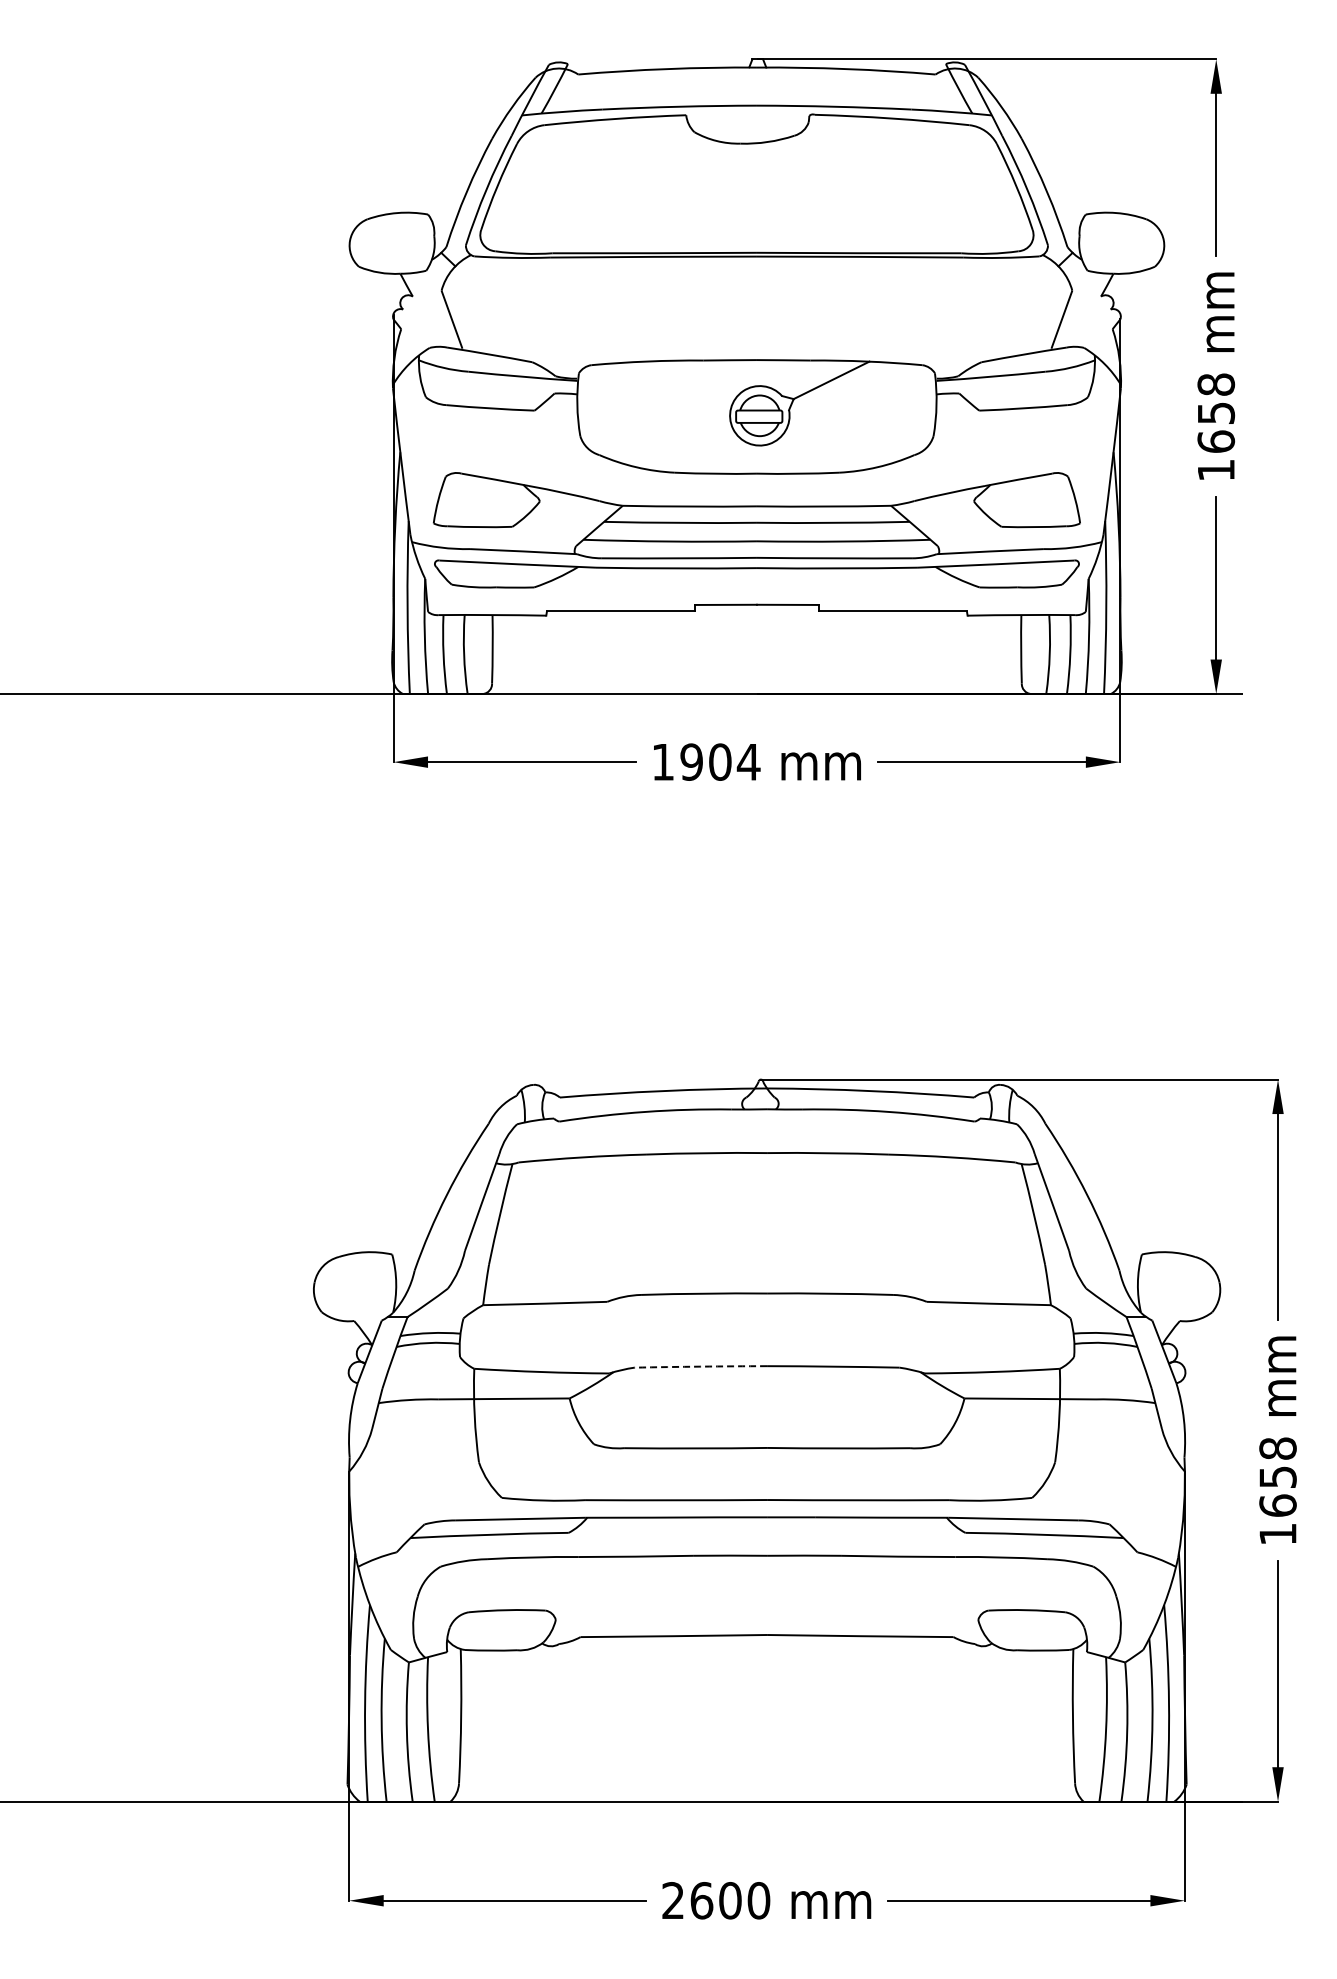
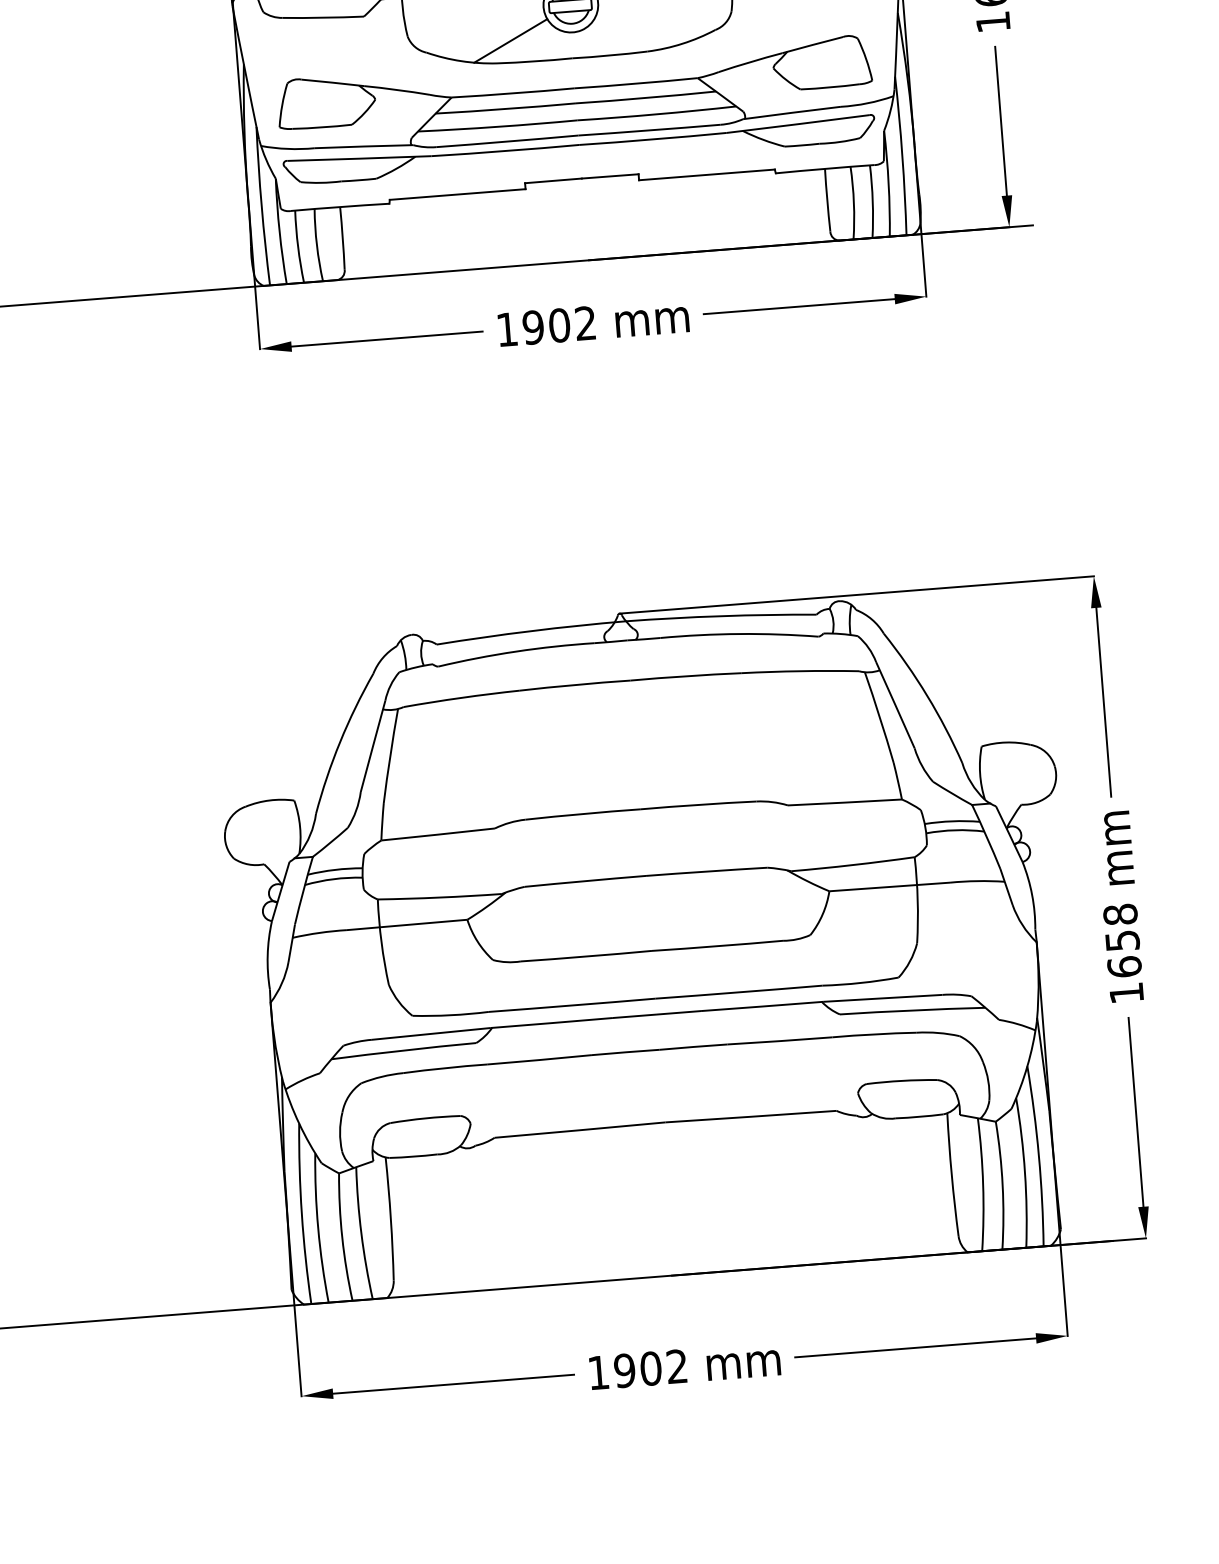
line: (691, 449) -> (510, 40), added
text: (748, 761) -> (585, 322), 1904 -> 1902
arc: (700, 1366) -> (585, 881), dashed -> solid
text: (716, 1900) -> (638, 1369), 2600 -> 1902

